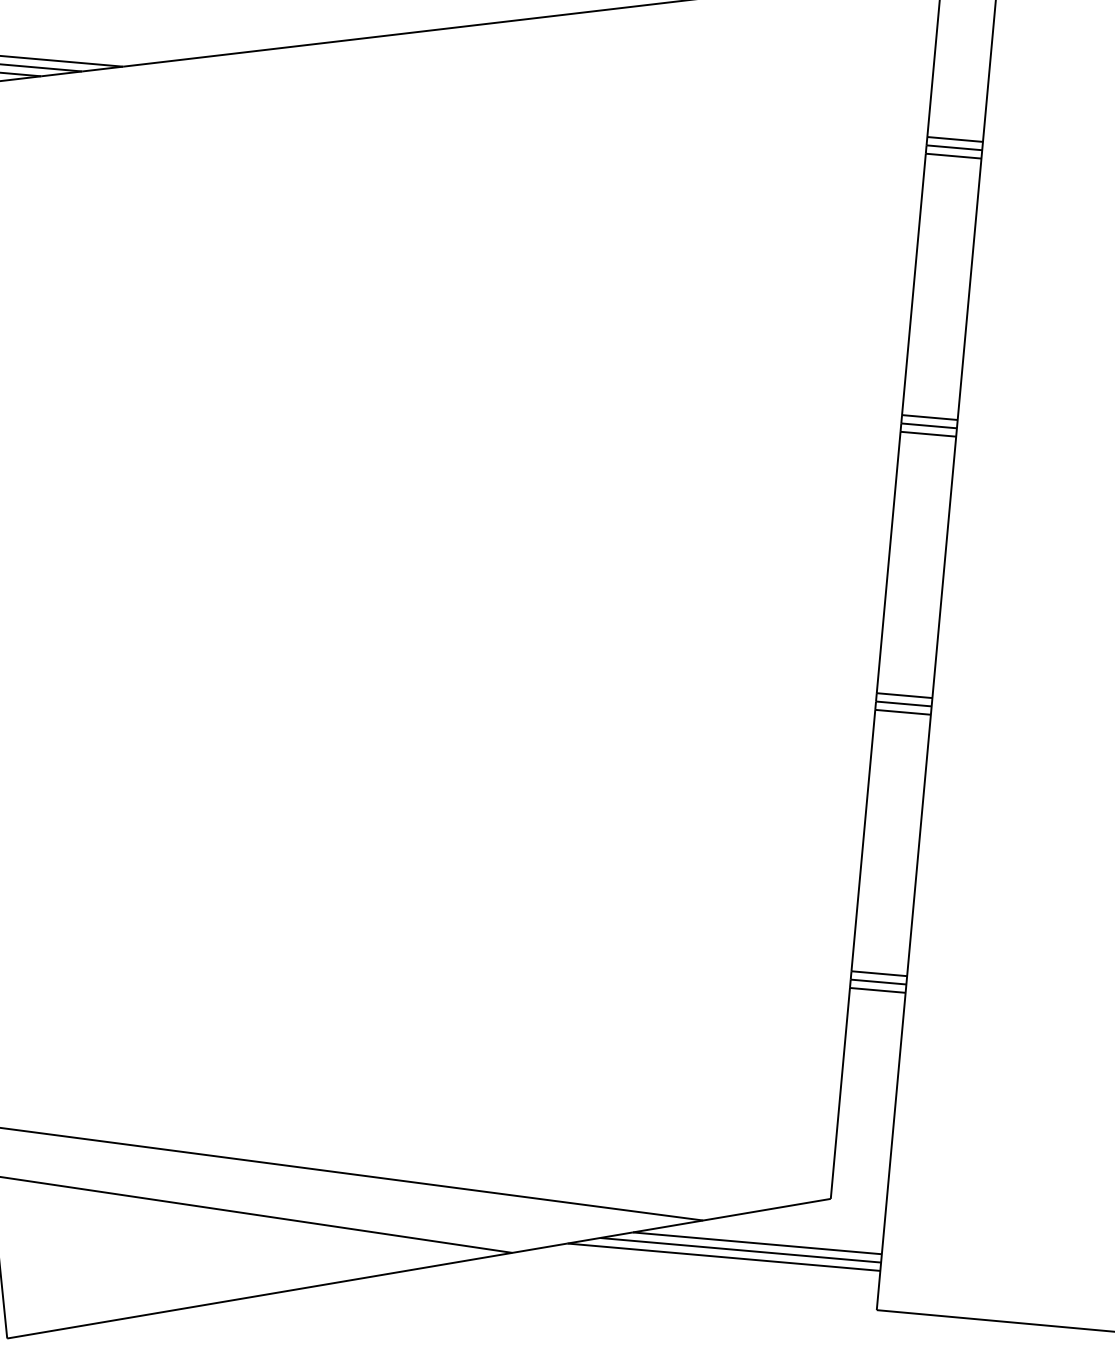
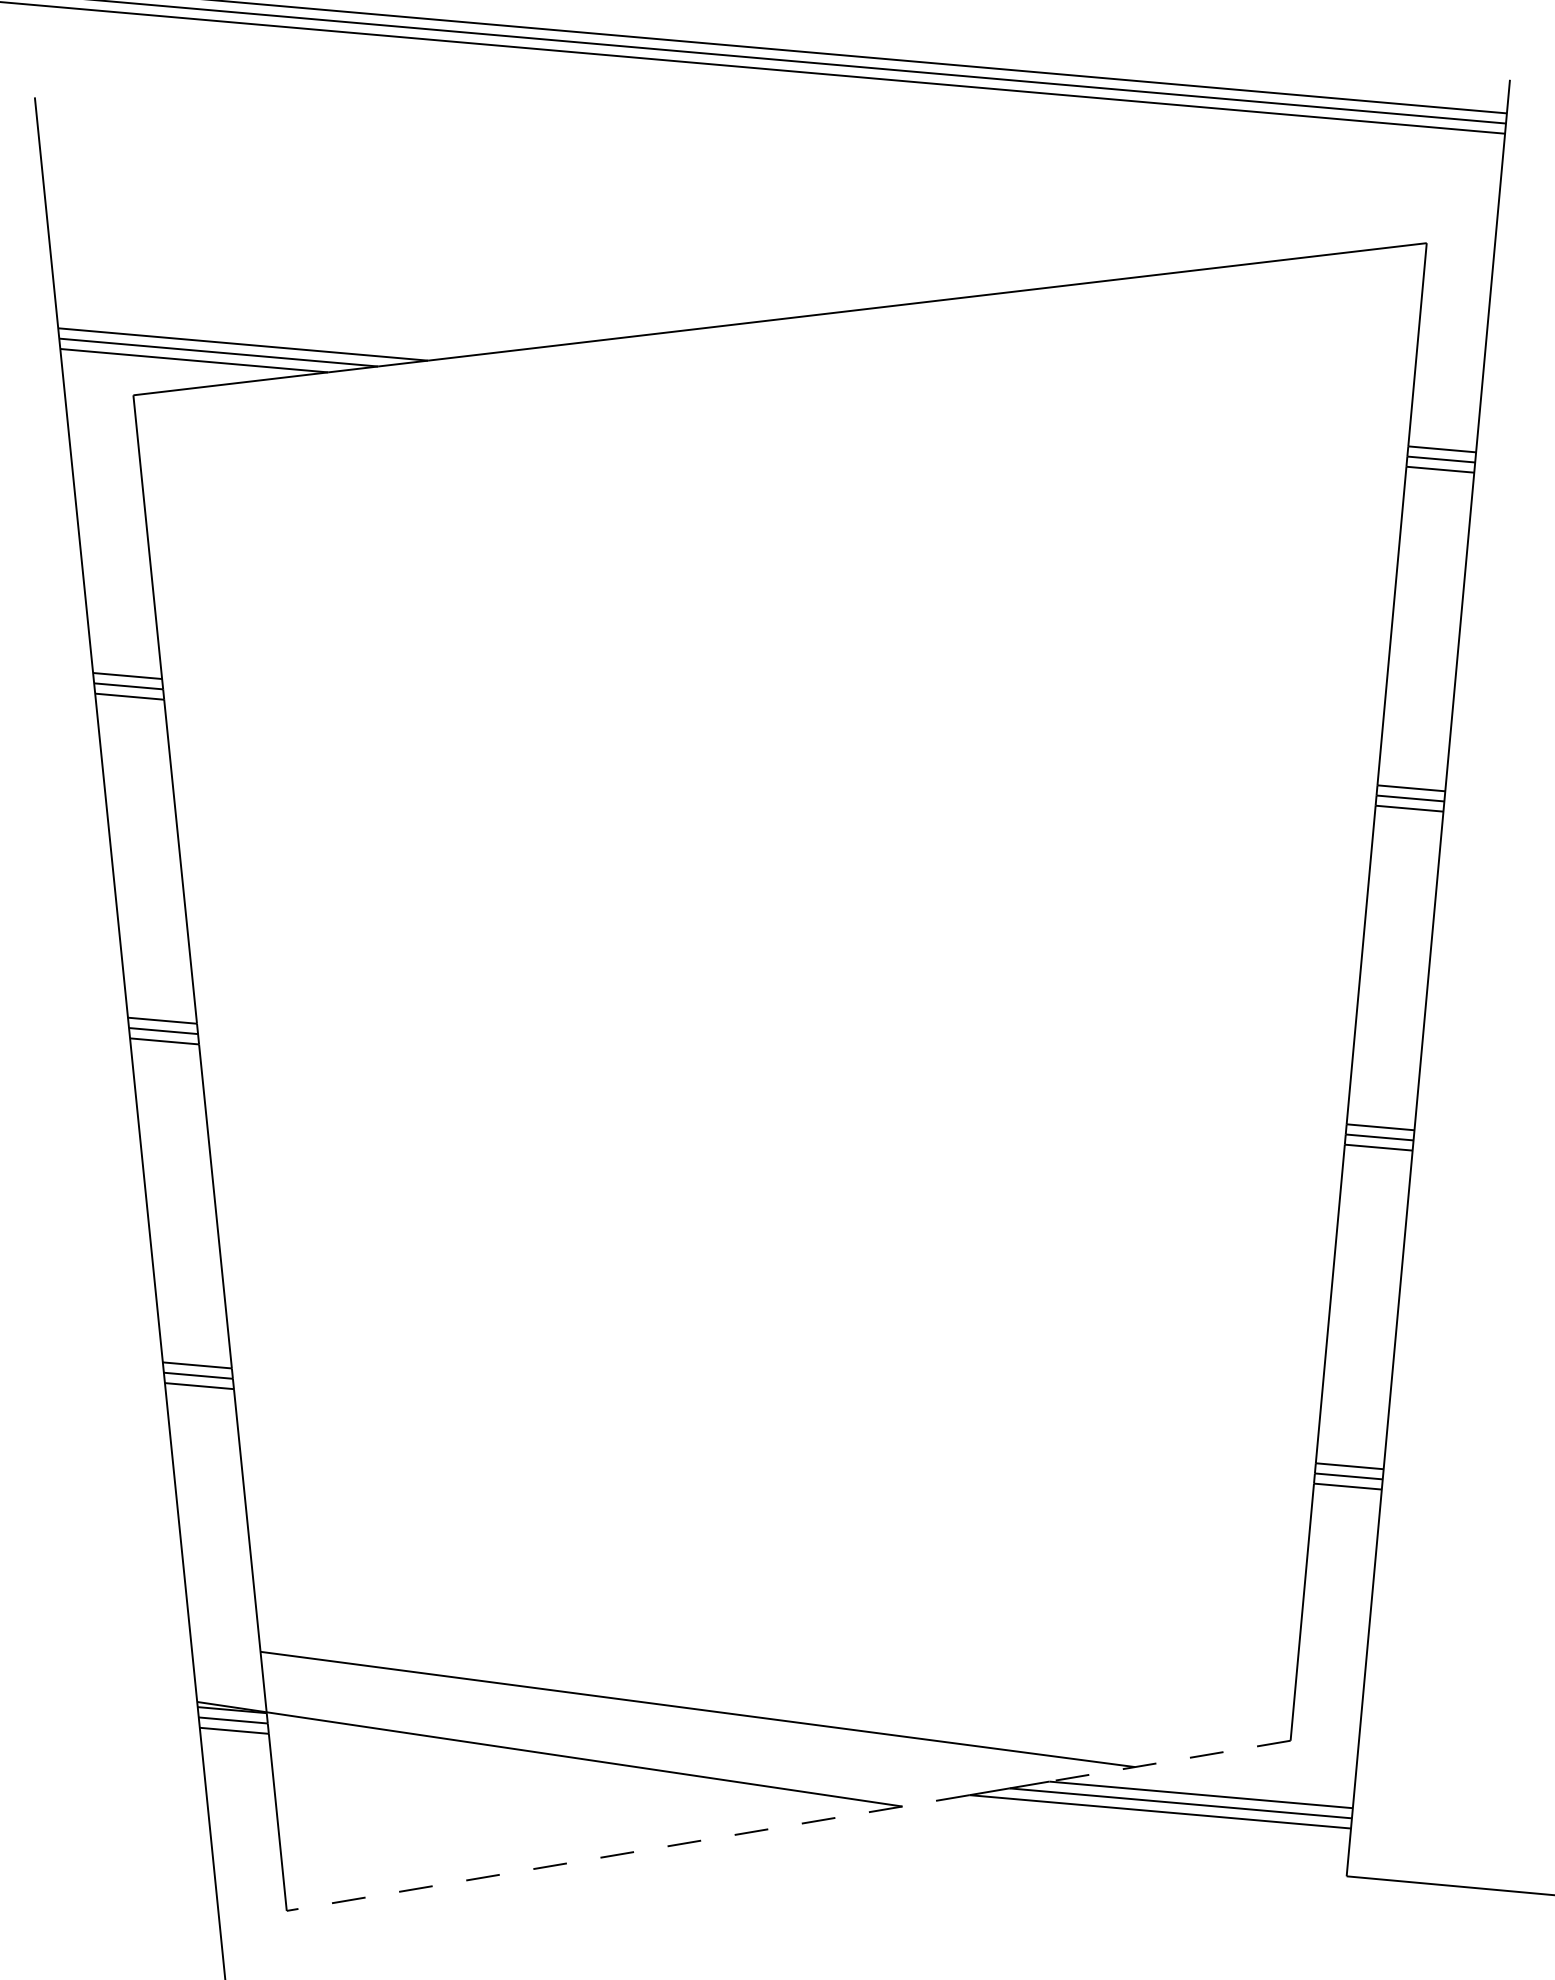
line: (731, 1215) -> (1169, 1761), solid -> dashed
line: (286, 1291) -> (627, 1853), solid -> dashed

